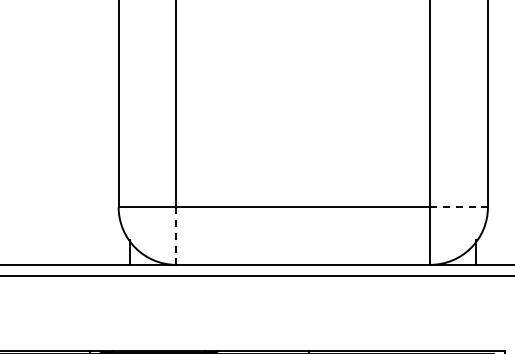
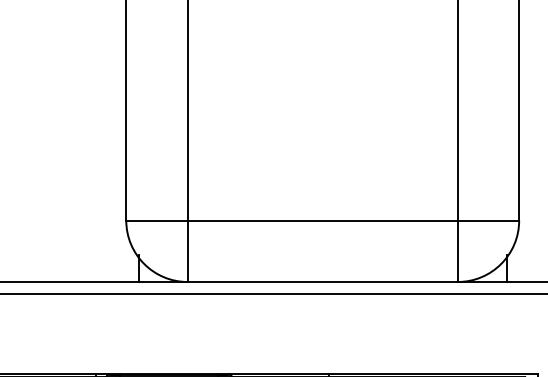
line: (459, 207) -> (488, 220), dashed -> solid
line: (176, 236) -> (187, 251), dashed -> solid

